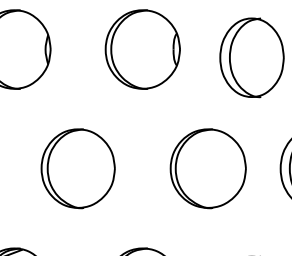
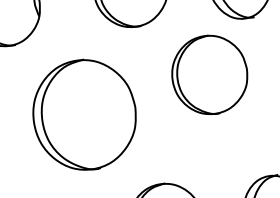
part: (77, 168) -> (83, 115), size x1.4
part: (207, 168) -> (209, 74), moved

